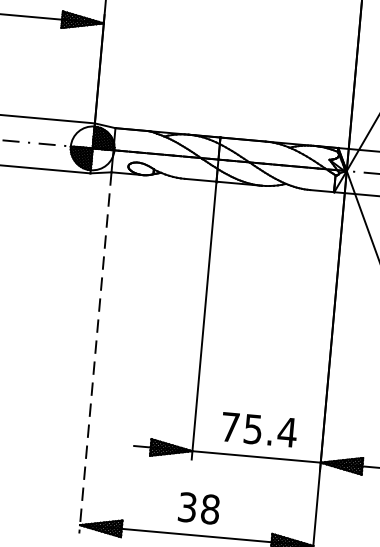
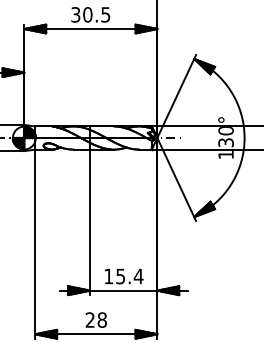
line: (95, 353) -> (35, 244), dashed -> solid
text: (229, 427) -> (108, 276), 75.4 -> 15.4
text: (186, 506) -> (89, 319), 38 -> 28

